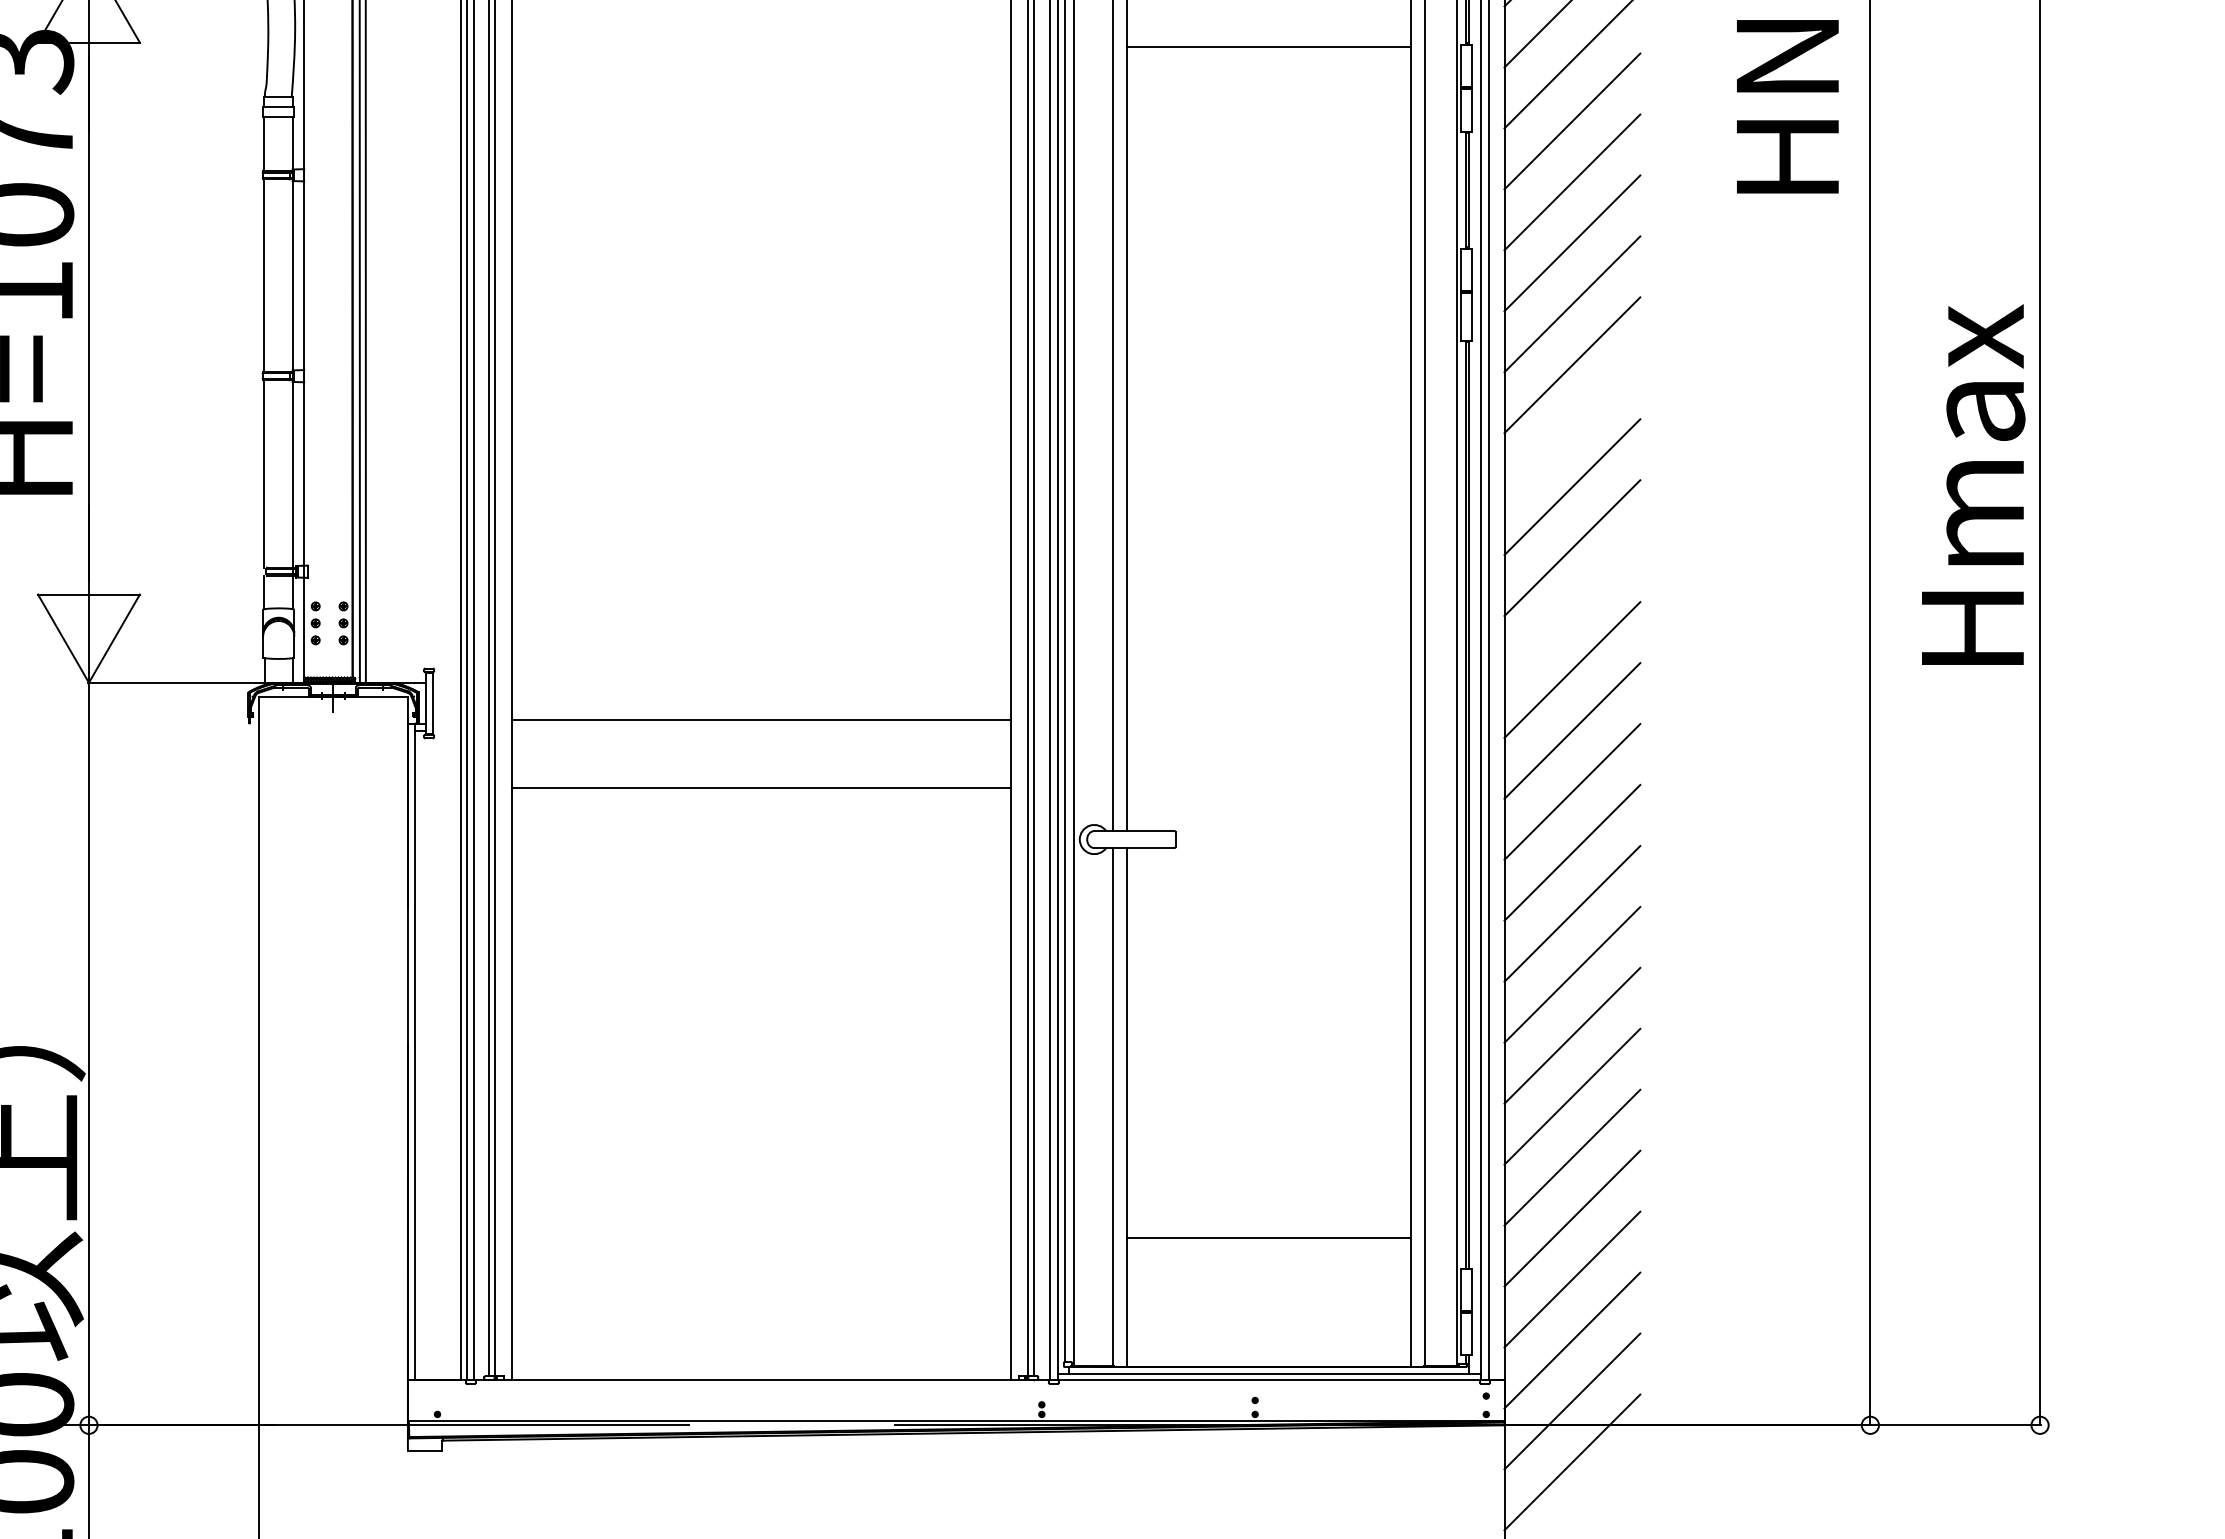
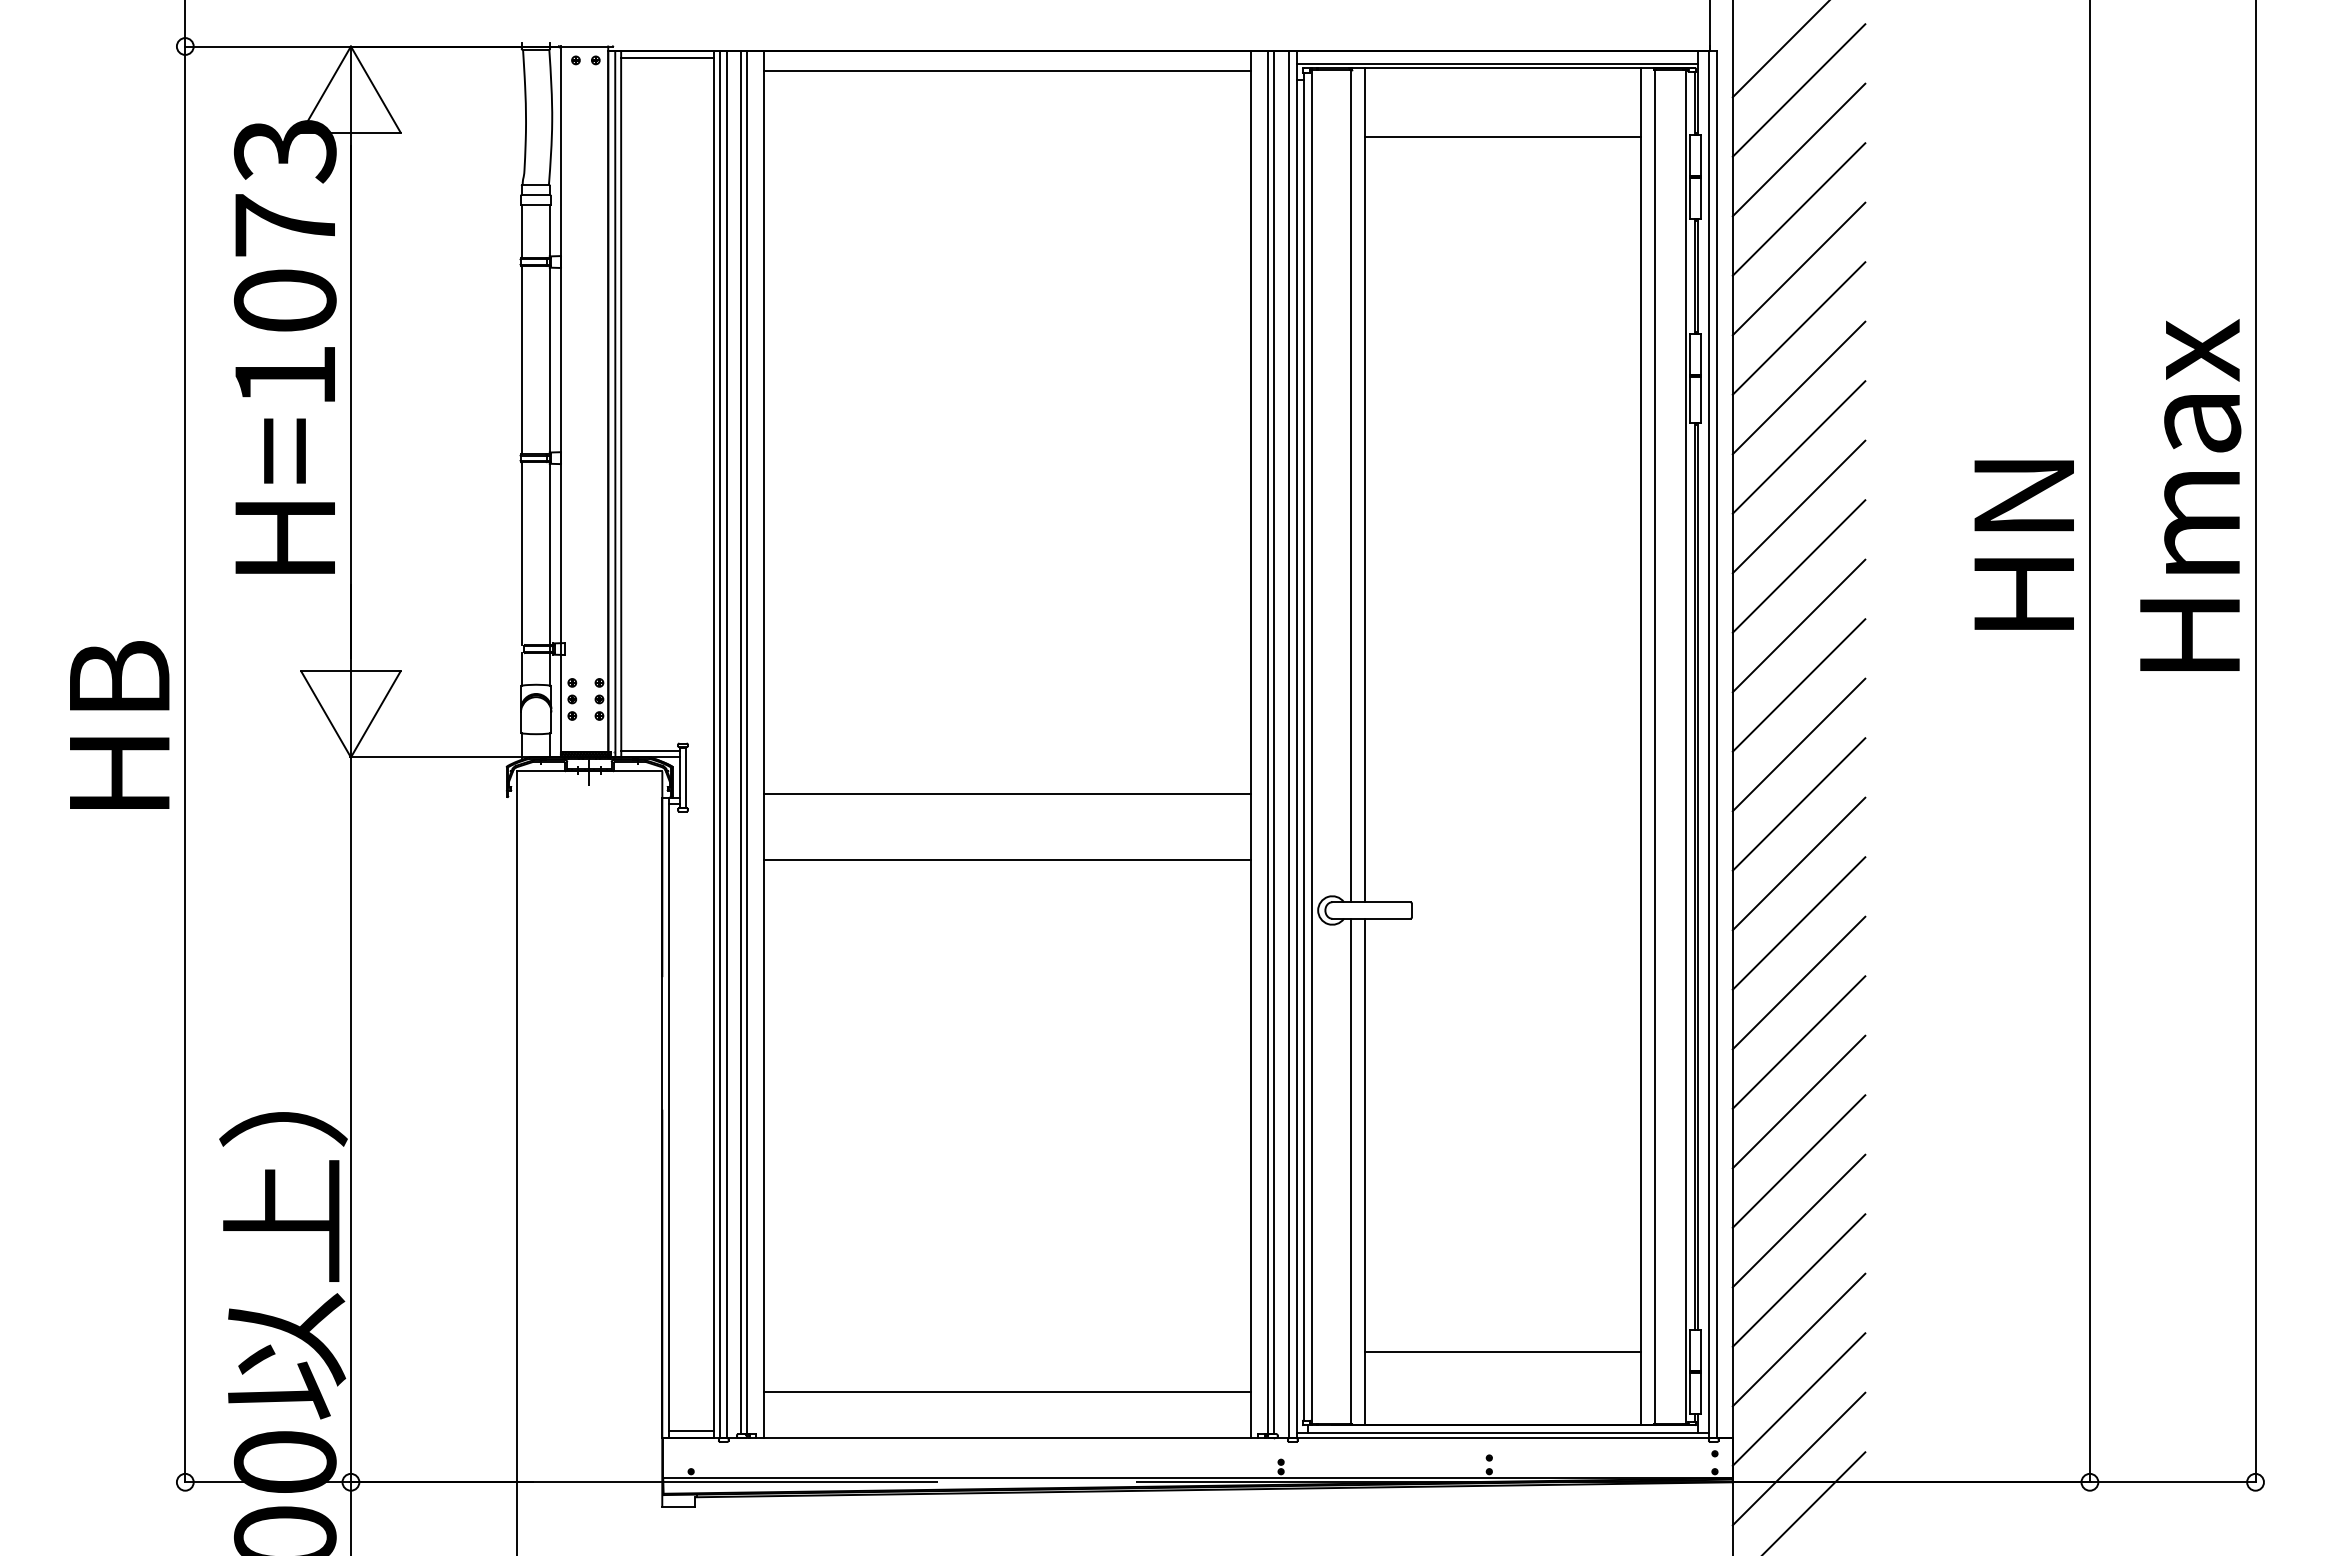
text: (1786, 106) -> (2023, 544), moved
line: (1571, 425) -> (1798, 506), added
text: (1973, 484) -> (2190, 494), moved
line: (1571, 609) -> (1798, 685), added
line: (395, 675) -> (650, 750), added
line: (1268, 1238) -> (1502, 1351), moved
line: (761, 1332) -> (1007, 1391), added
line: (437, 1373) -> (691, 1431), added

